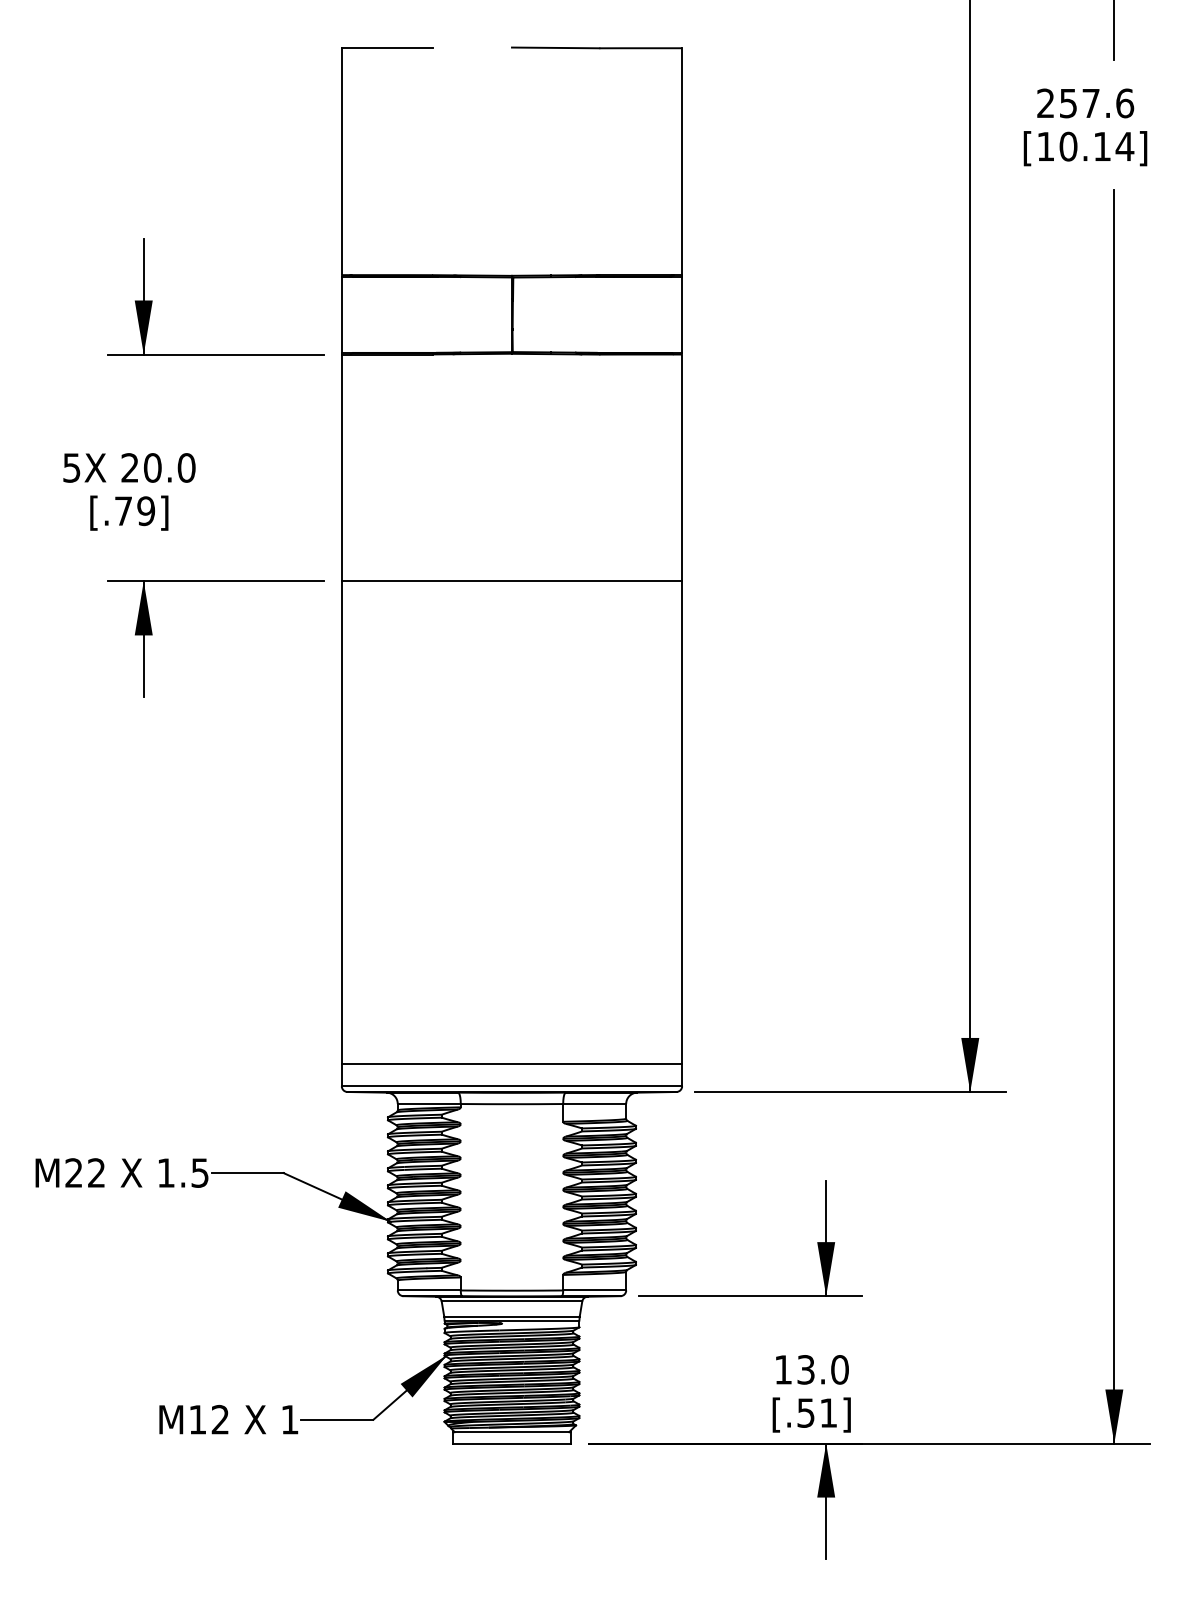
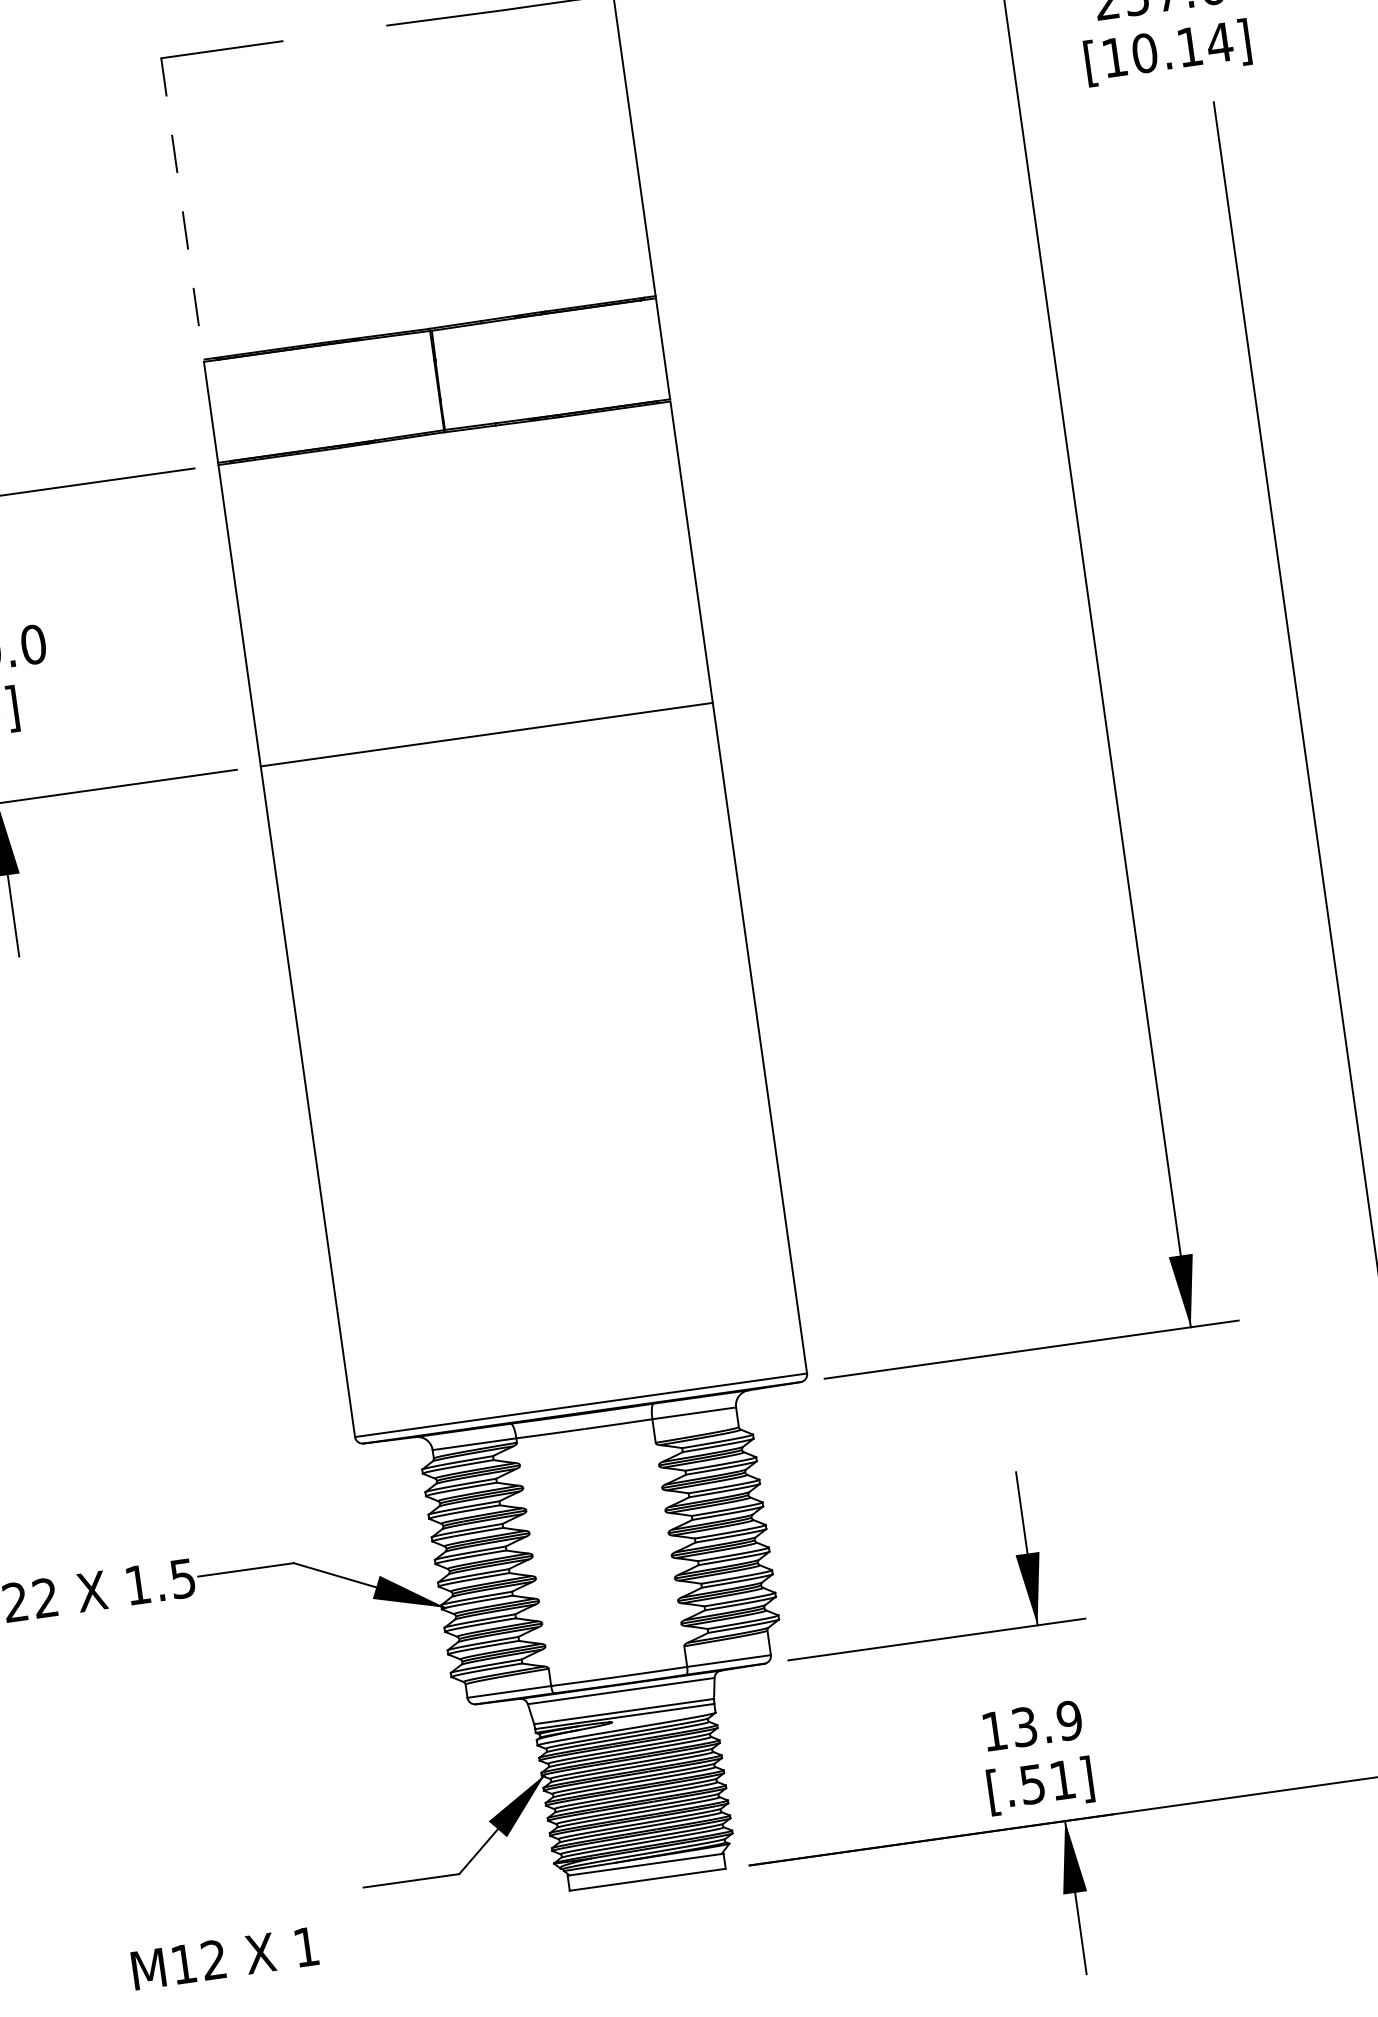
line: (341, 162) -> (182, 210), solid -> dashed
line: (511, 1063) -> (576, 1375), removed
text: (839, 1369) -> (1068, 1720), 13.0 -> 13.9
text: (228, 1419) -> (224, 1958), moved

